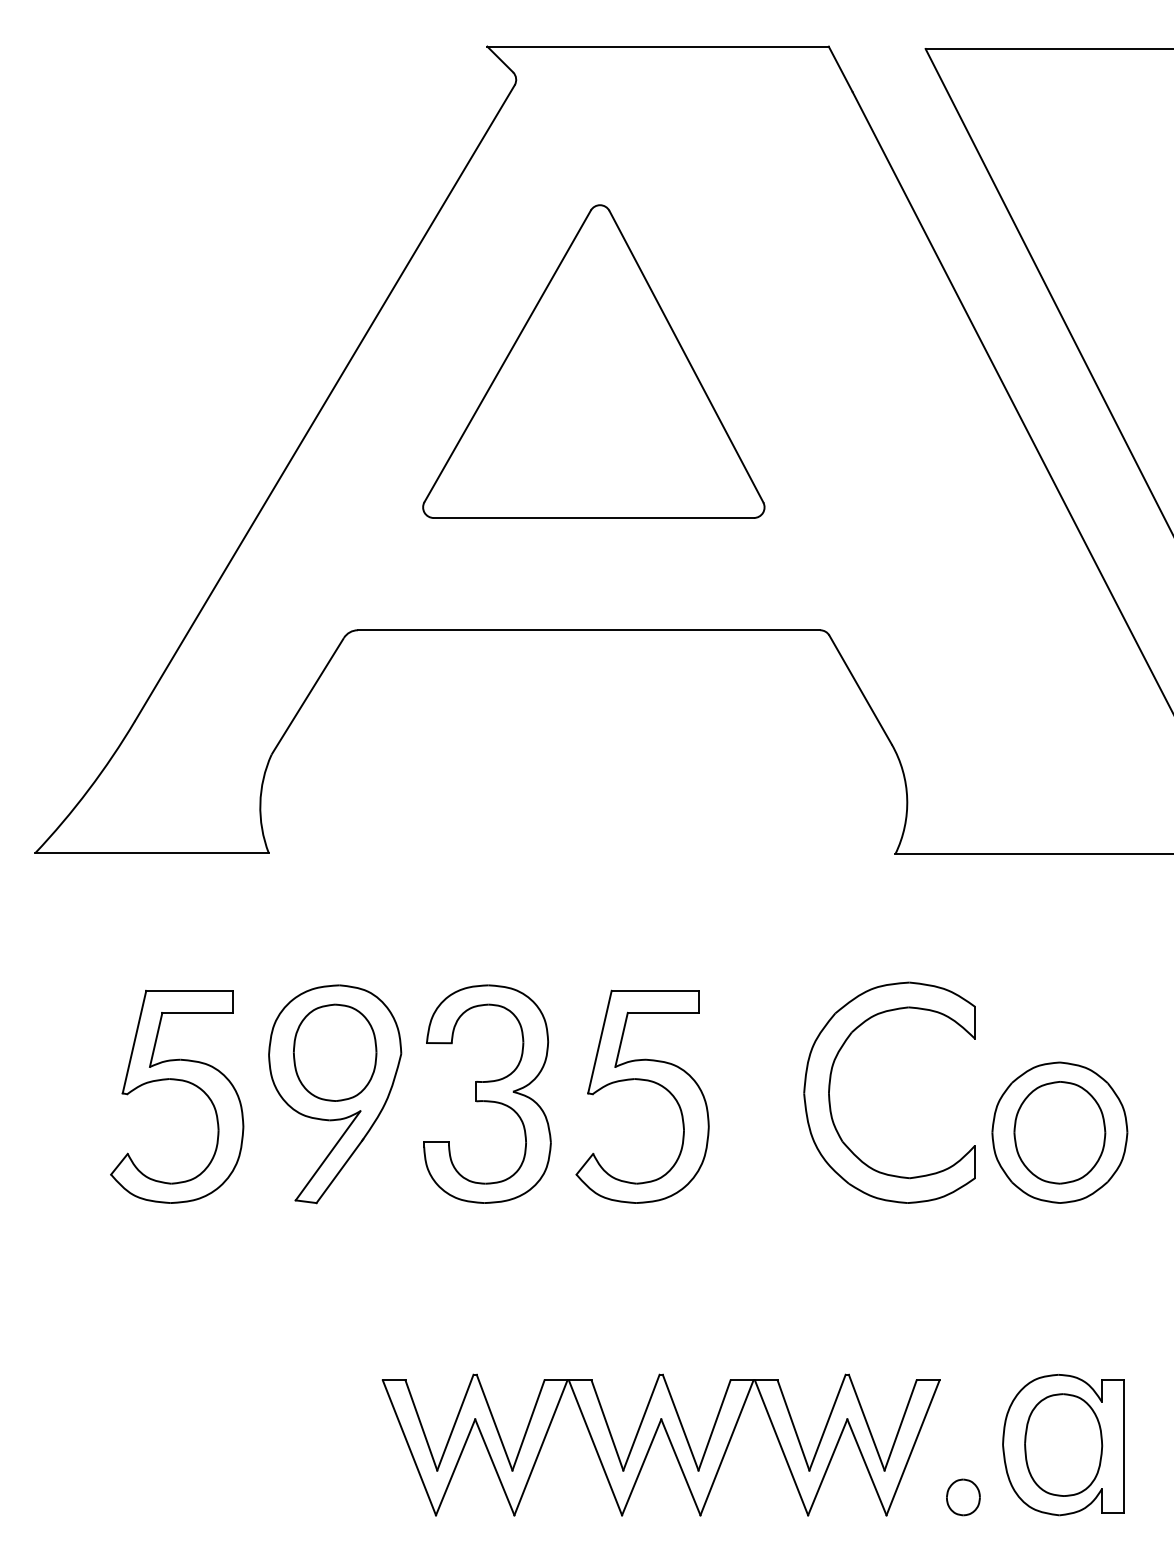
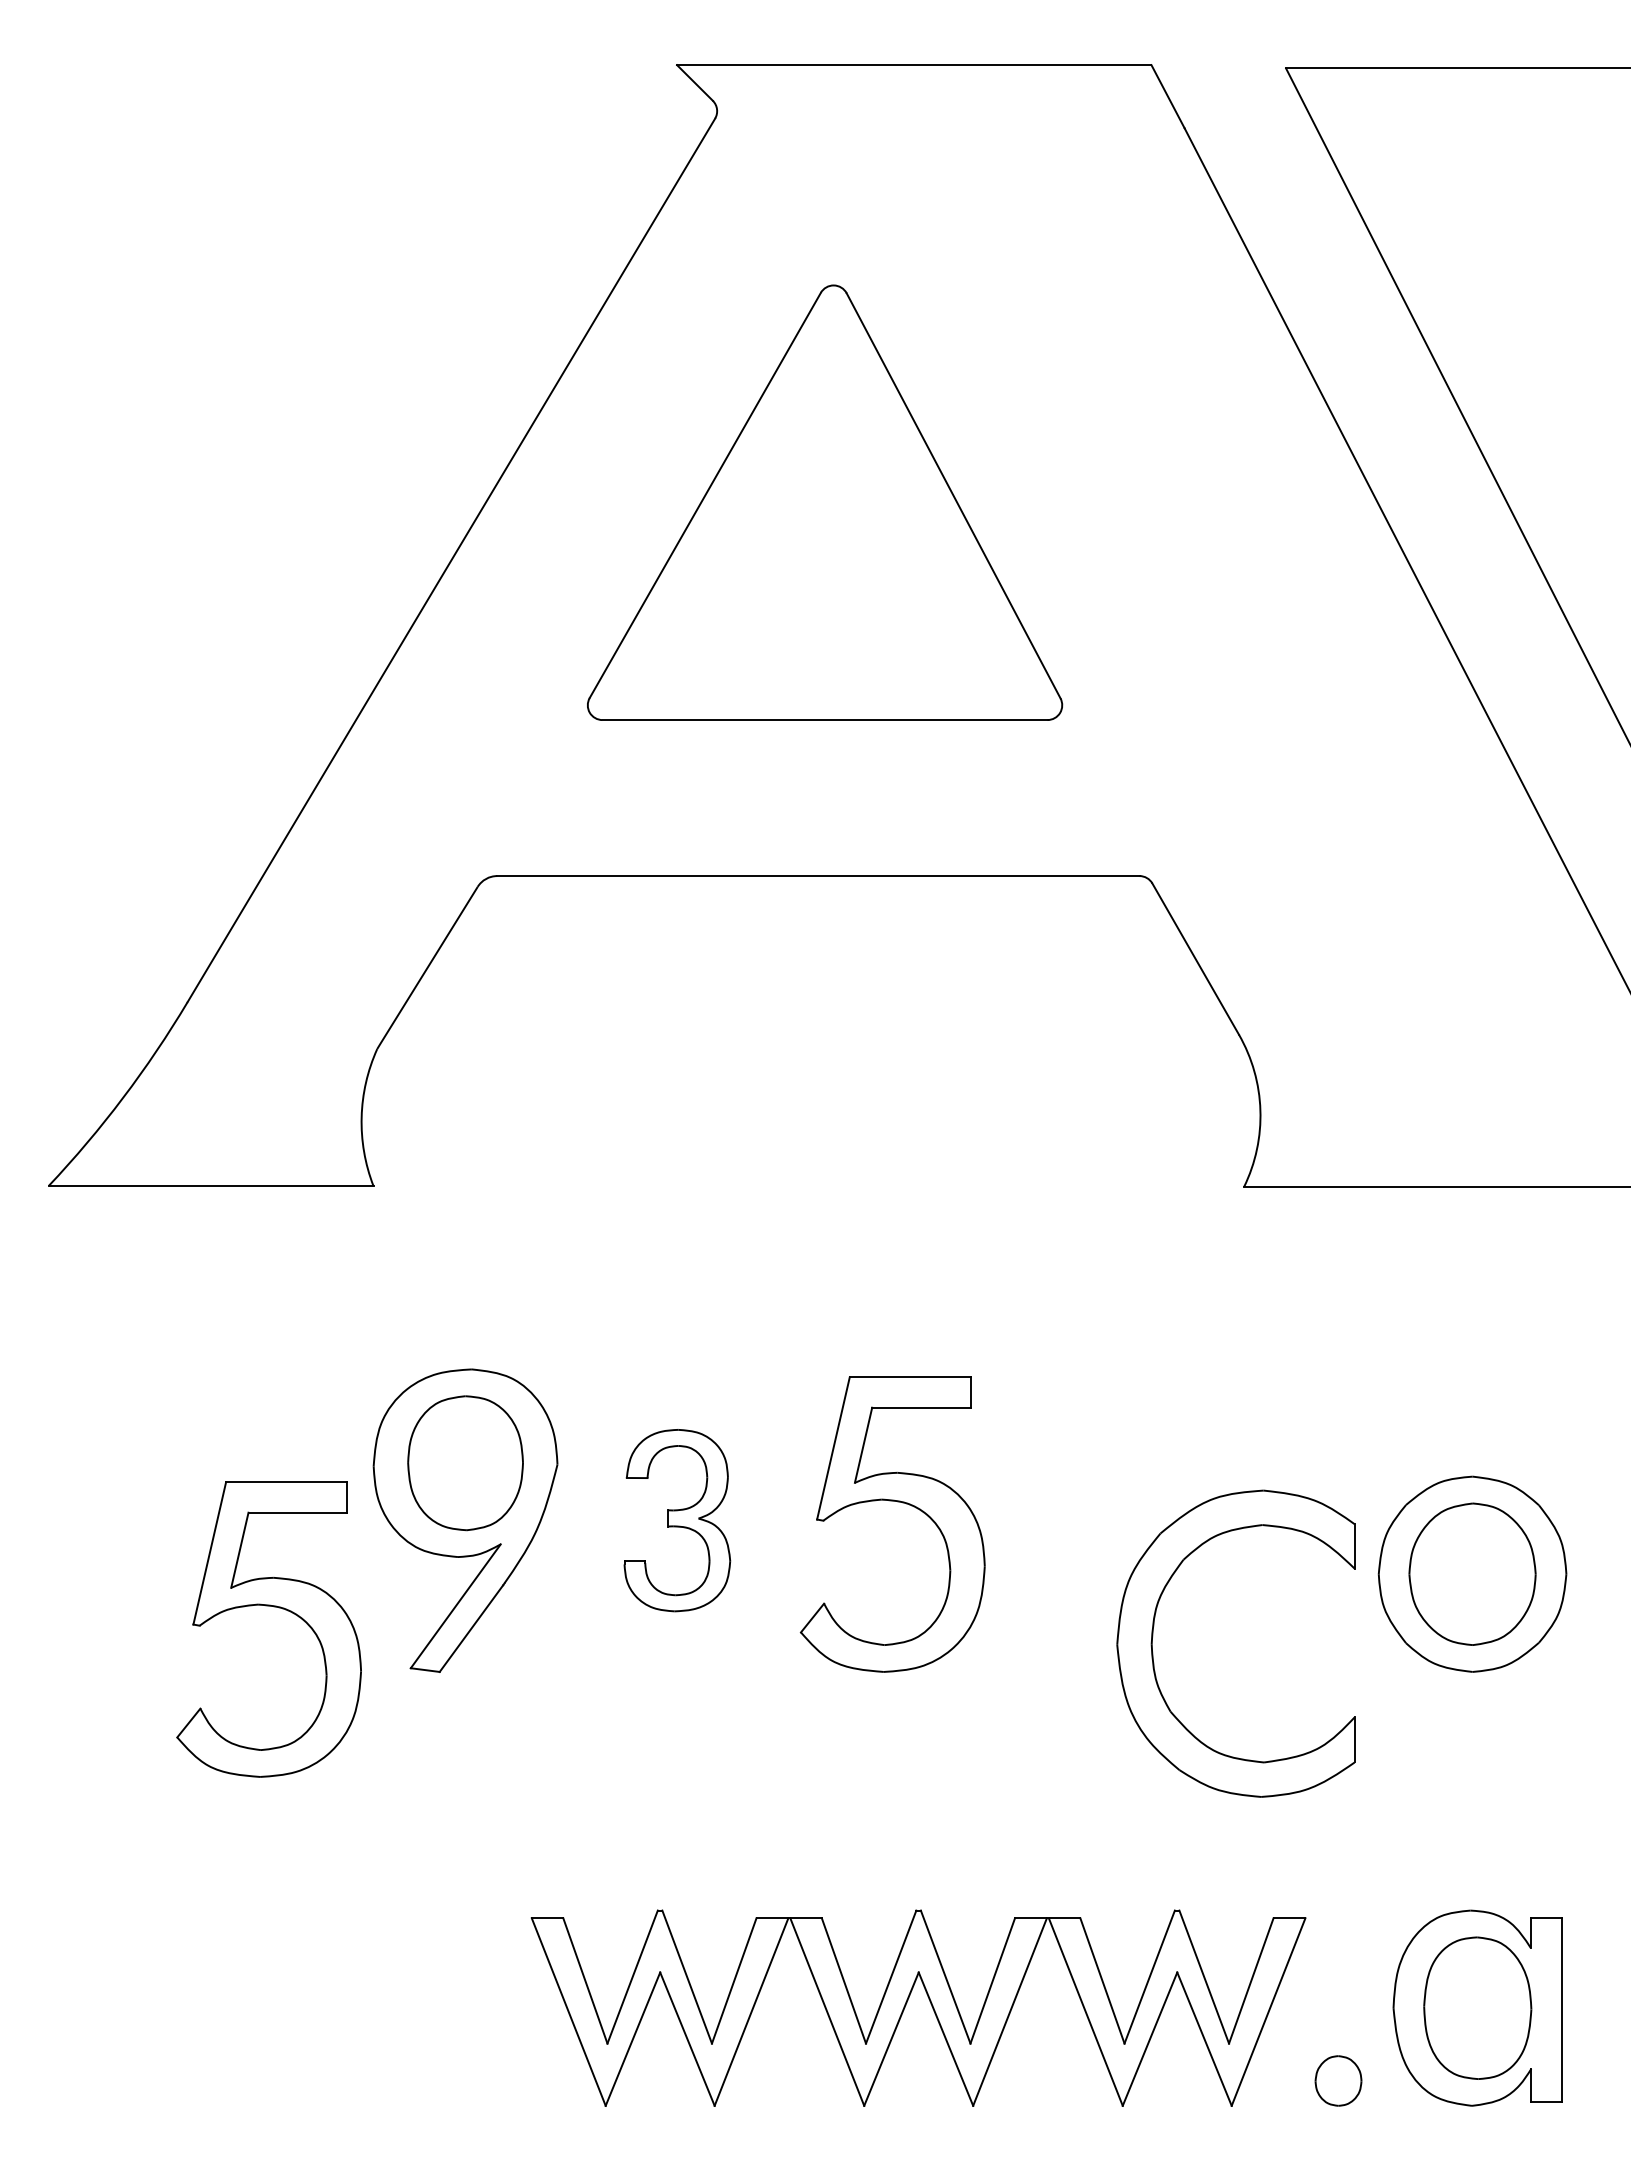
part: (180, 1081) -> (273, 1607), moved
part: (830, 1087) -> (1153, 1636), moved
part: (487, 1094) -> (677, 1520), size x0.6

